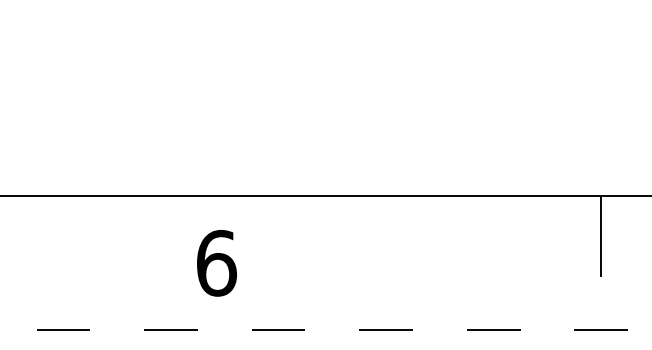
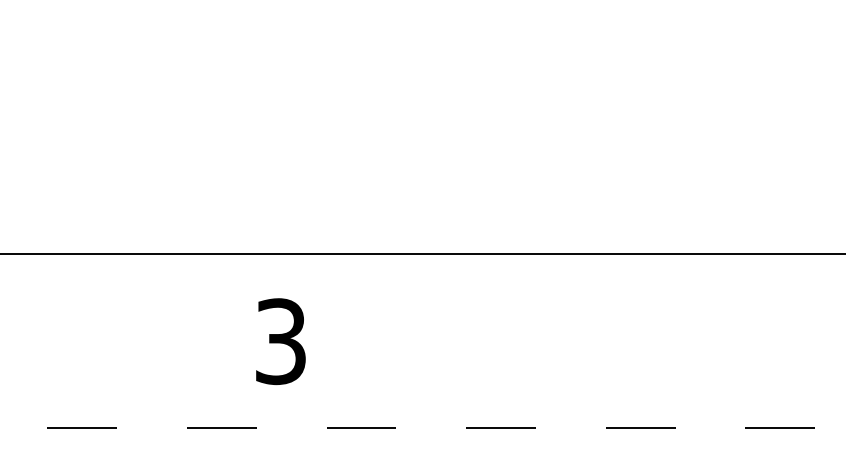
line: (601, 235) -> (780, 305), removed
text: (216, 262) -> (280, 340), 6 -> 3

